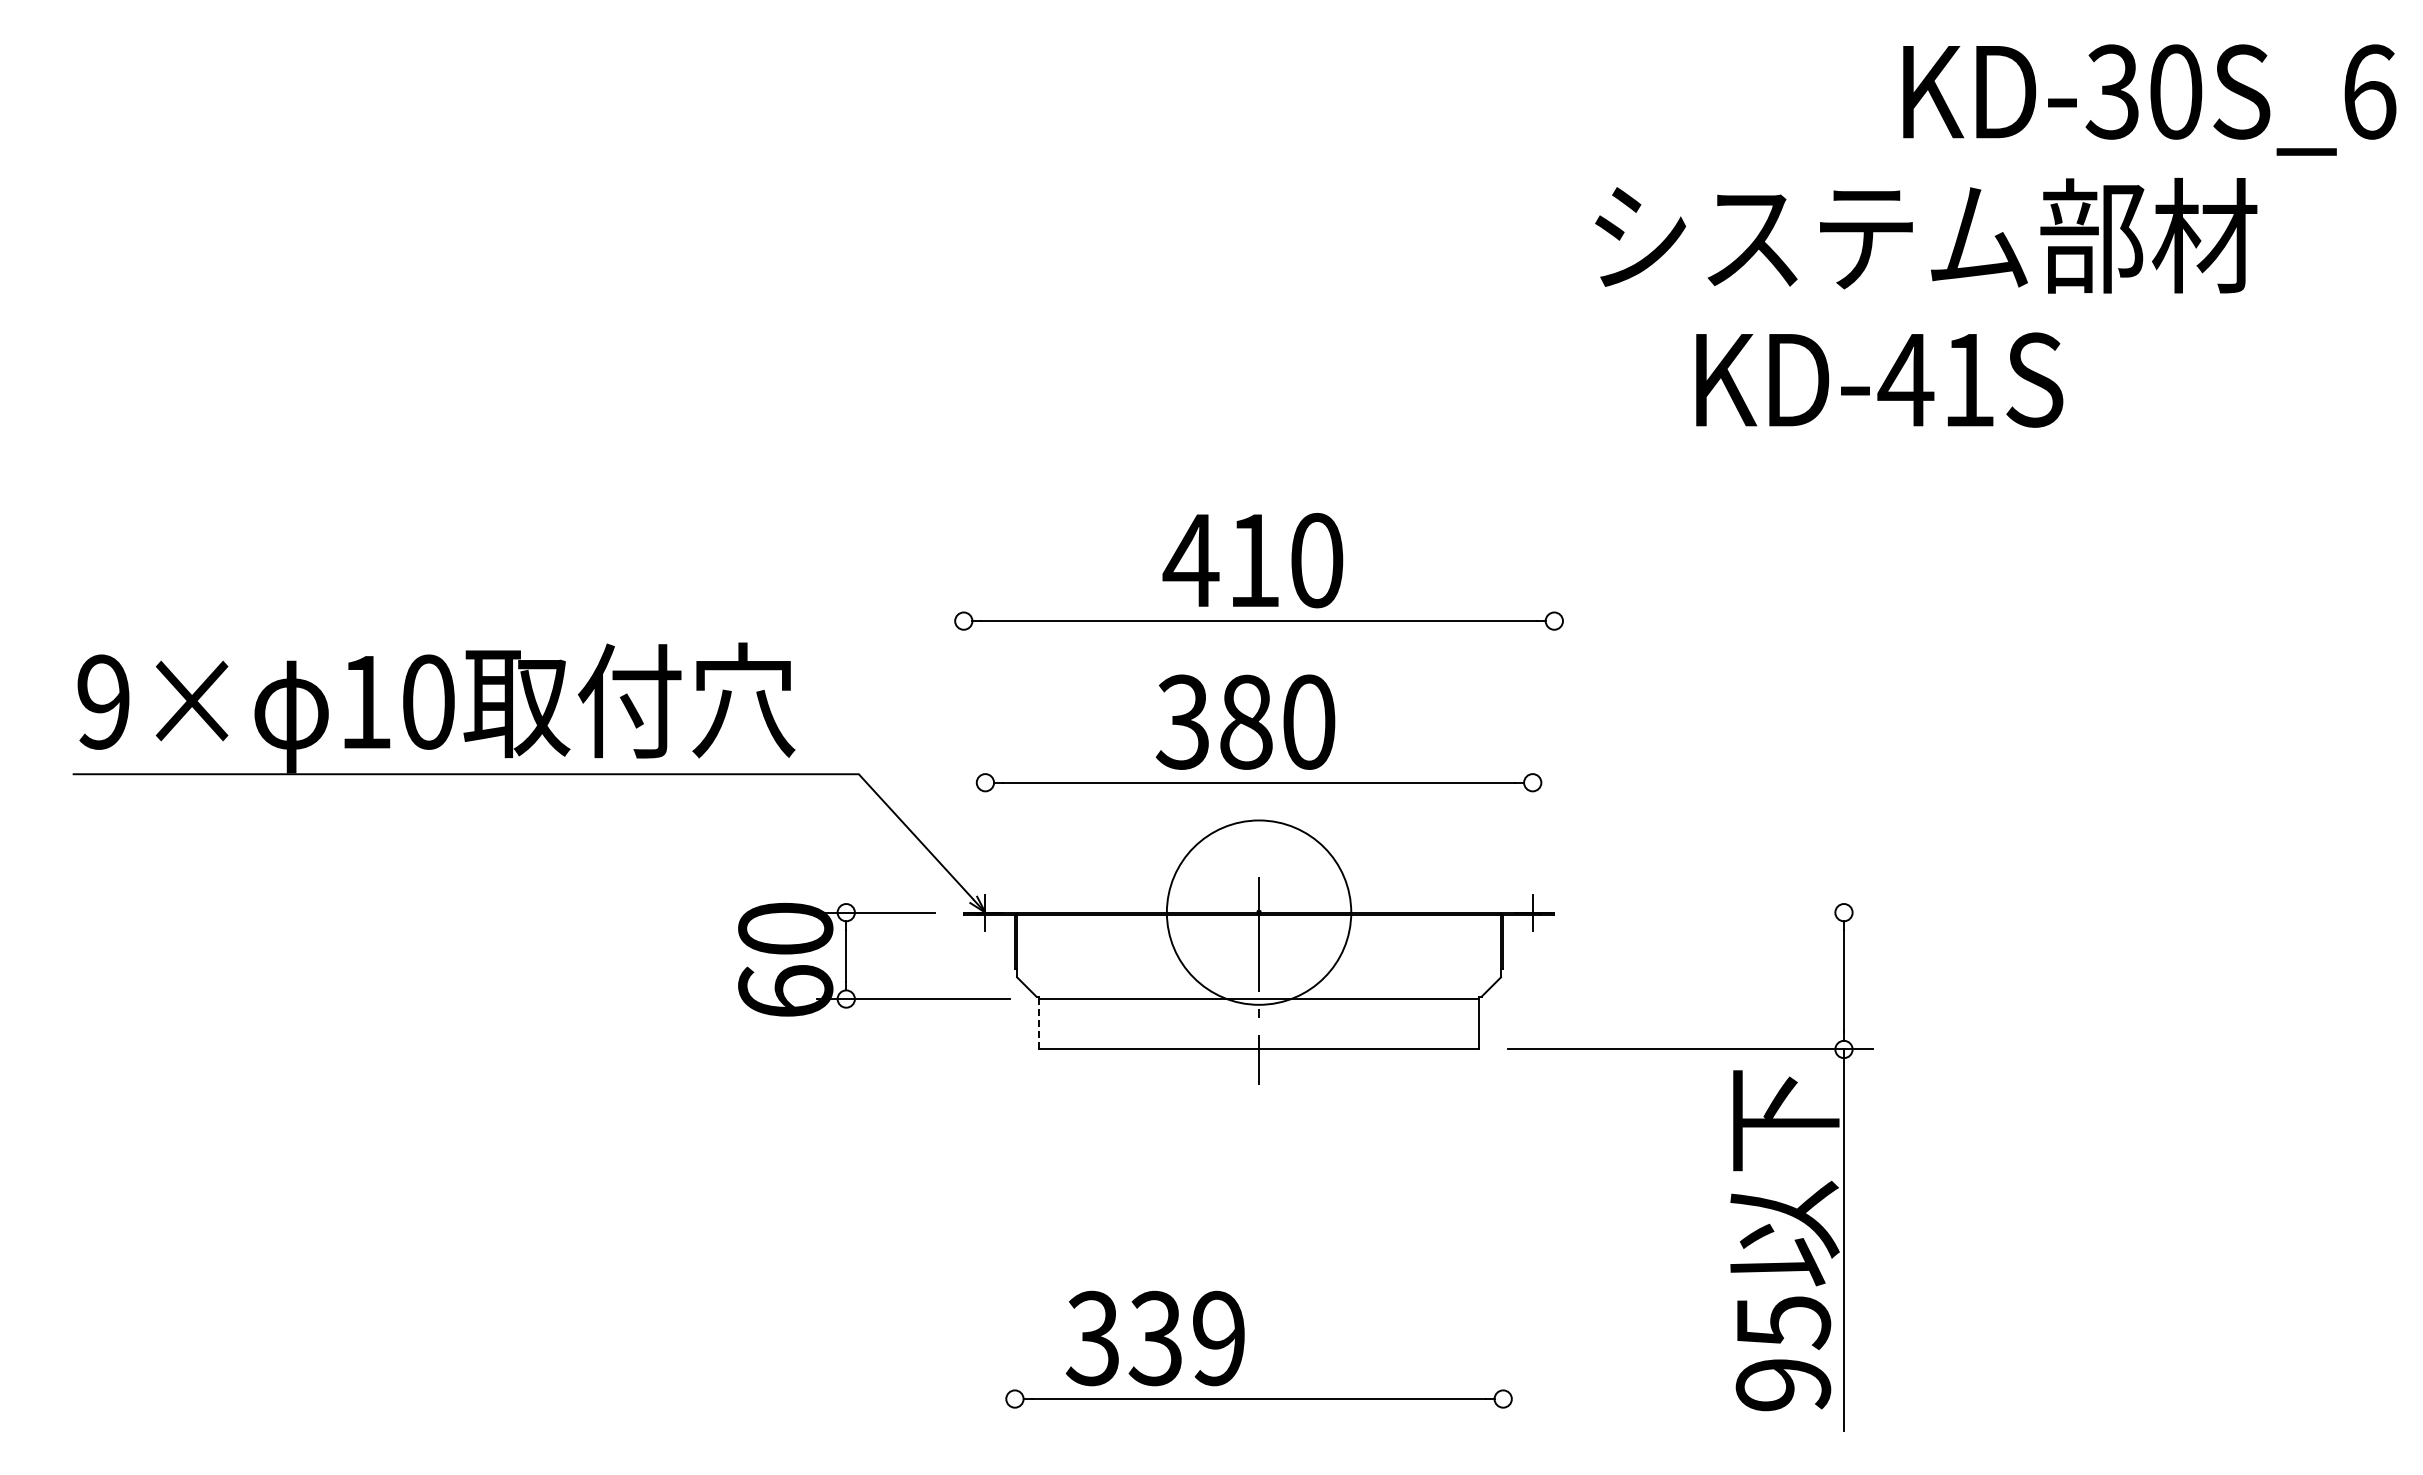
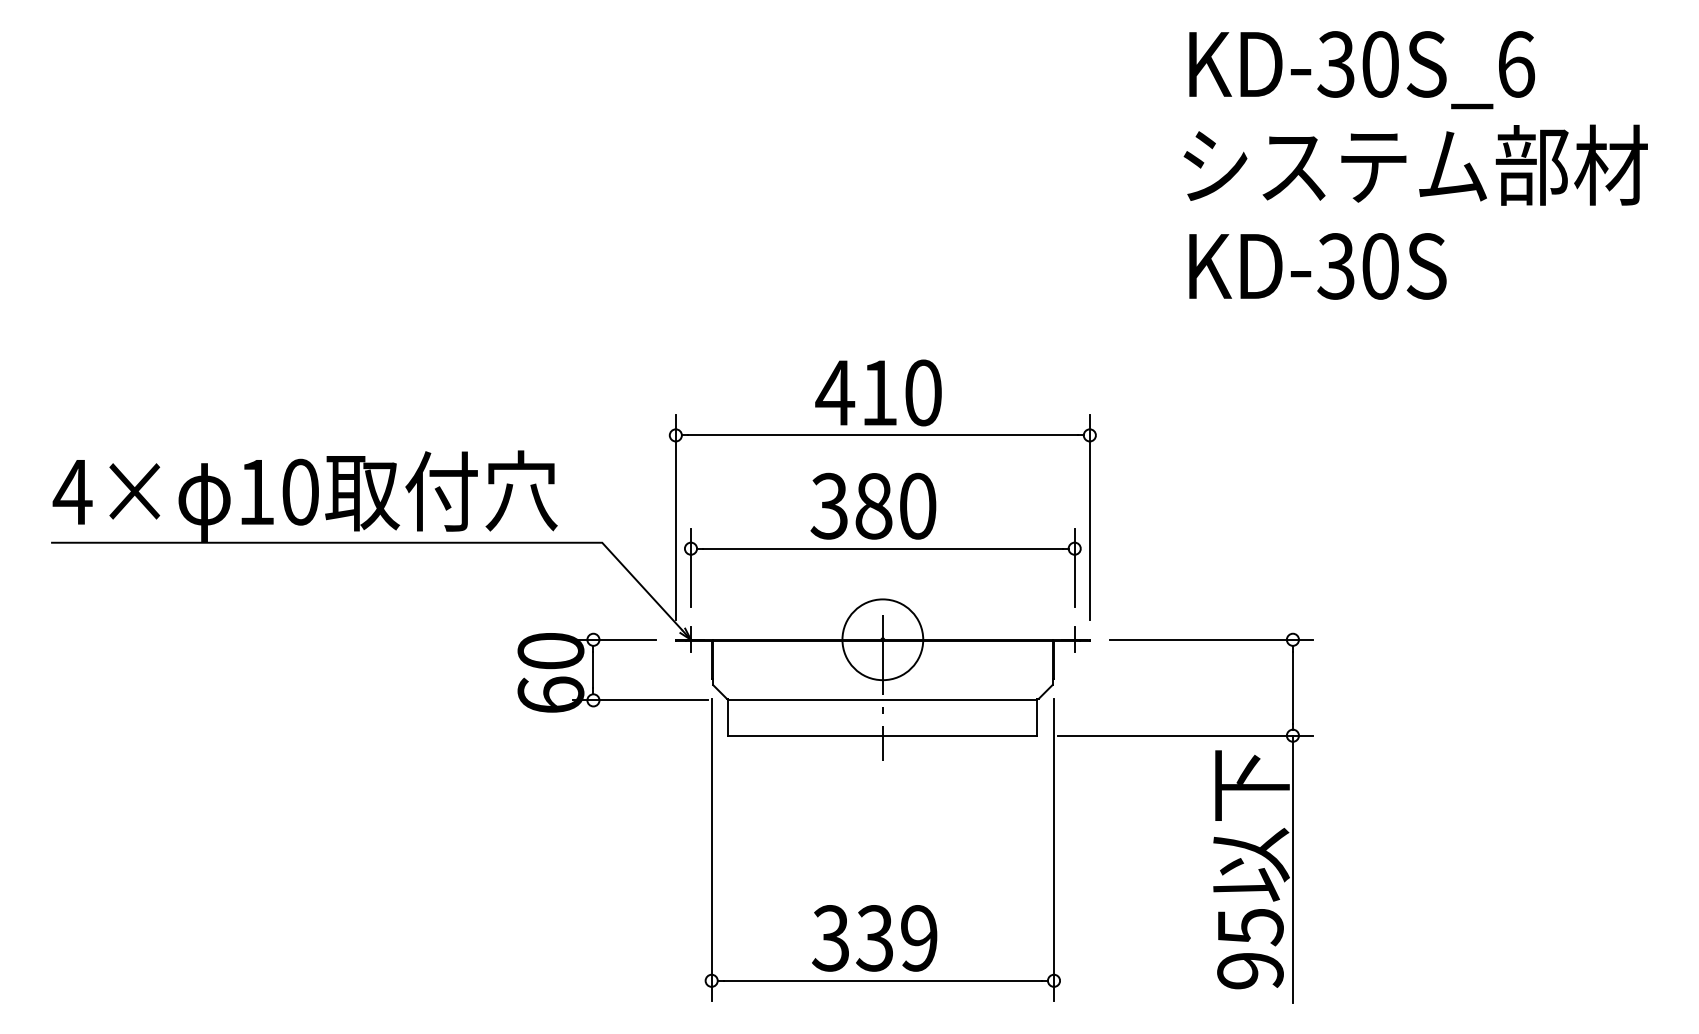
text: (2149, 99) -> (1362, 69), moved
text: (1926, 235) -> (1415, 165), moved
text: (1936, 379) -> (1357, 266), KD-41S -> KD-30S
text: (103, 701) -> (72, 491), 9× -> 4×
line: (963, 737) -> (675, 517), added
line: (1554, 737) -> (1089, 517), added
line: (985, 809) -> (691, 567), added
line: (1532, 809) -> (1074, 567), added
circle: (1258, 912) -> (882, 639), size x0.62
line: (1727, 912) -> (1211, 639), added
line: (1038, 1023) -> (728, 717), dashed -> solid
line: (1014, 1212) -> (711, 850), added
line: (1503, 1212) -> (1054, 850), added
text: (1154, 1338) -> (874, 938), moved

